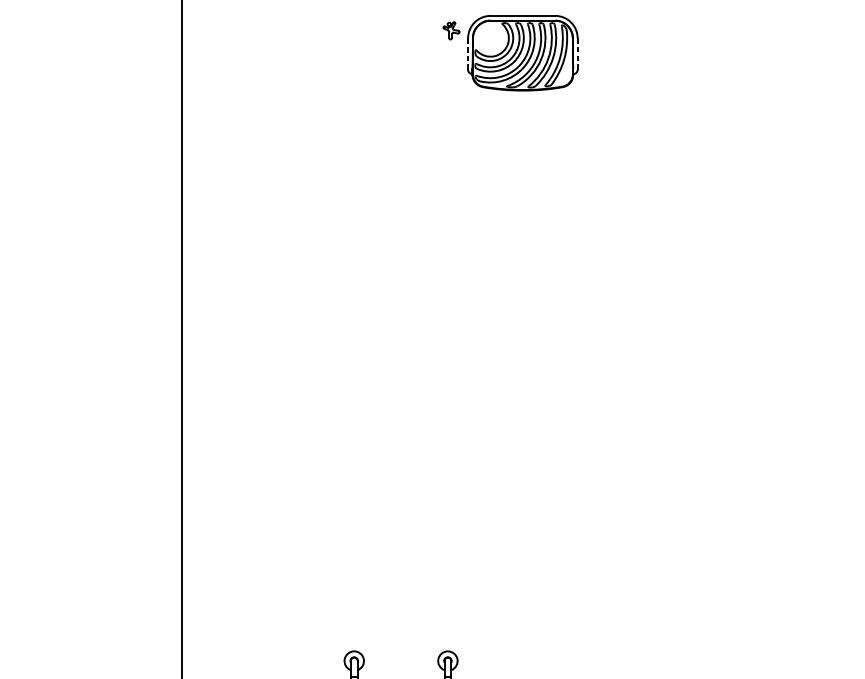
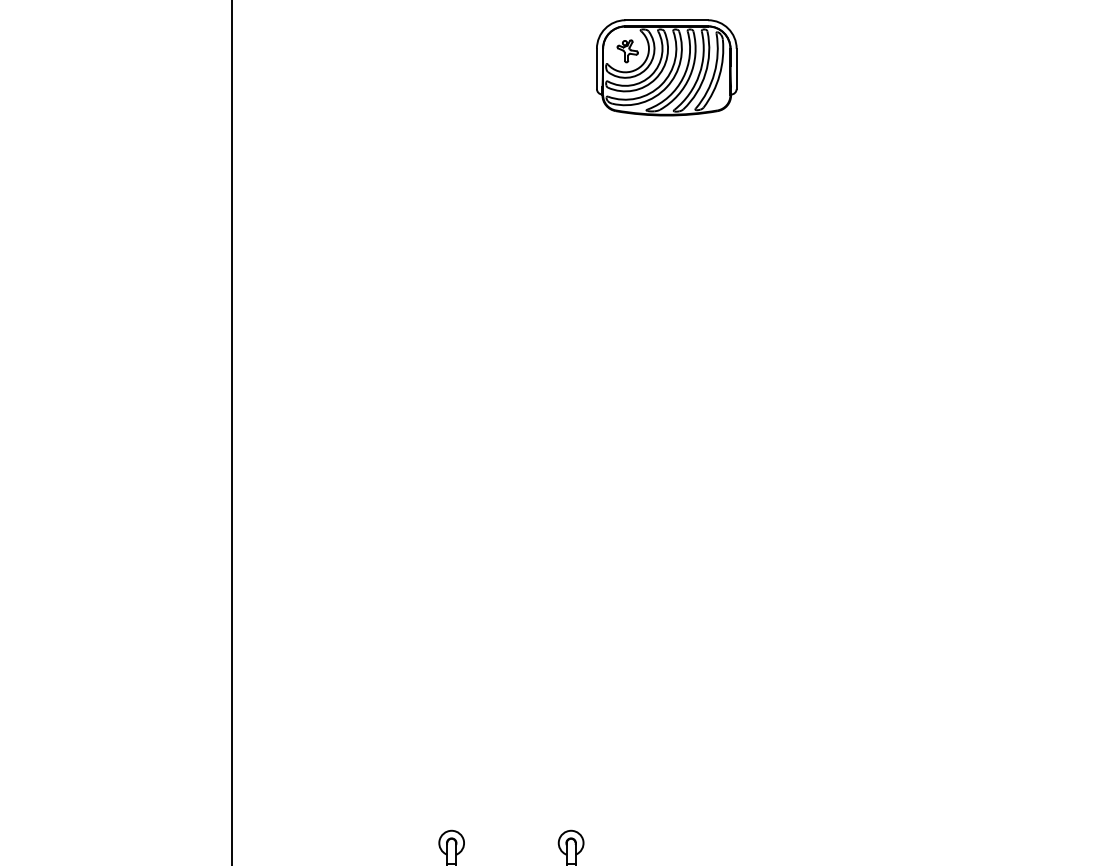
part: (451, 30) -> (627, 51), moved
line: (467, 53) -> (596, 68), dashed -> solid
line: (577, 54) -> (736, 69), dashed -> solid

